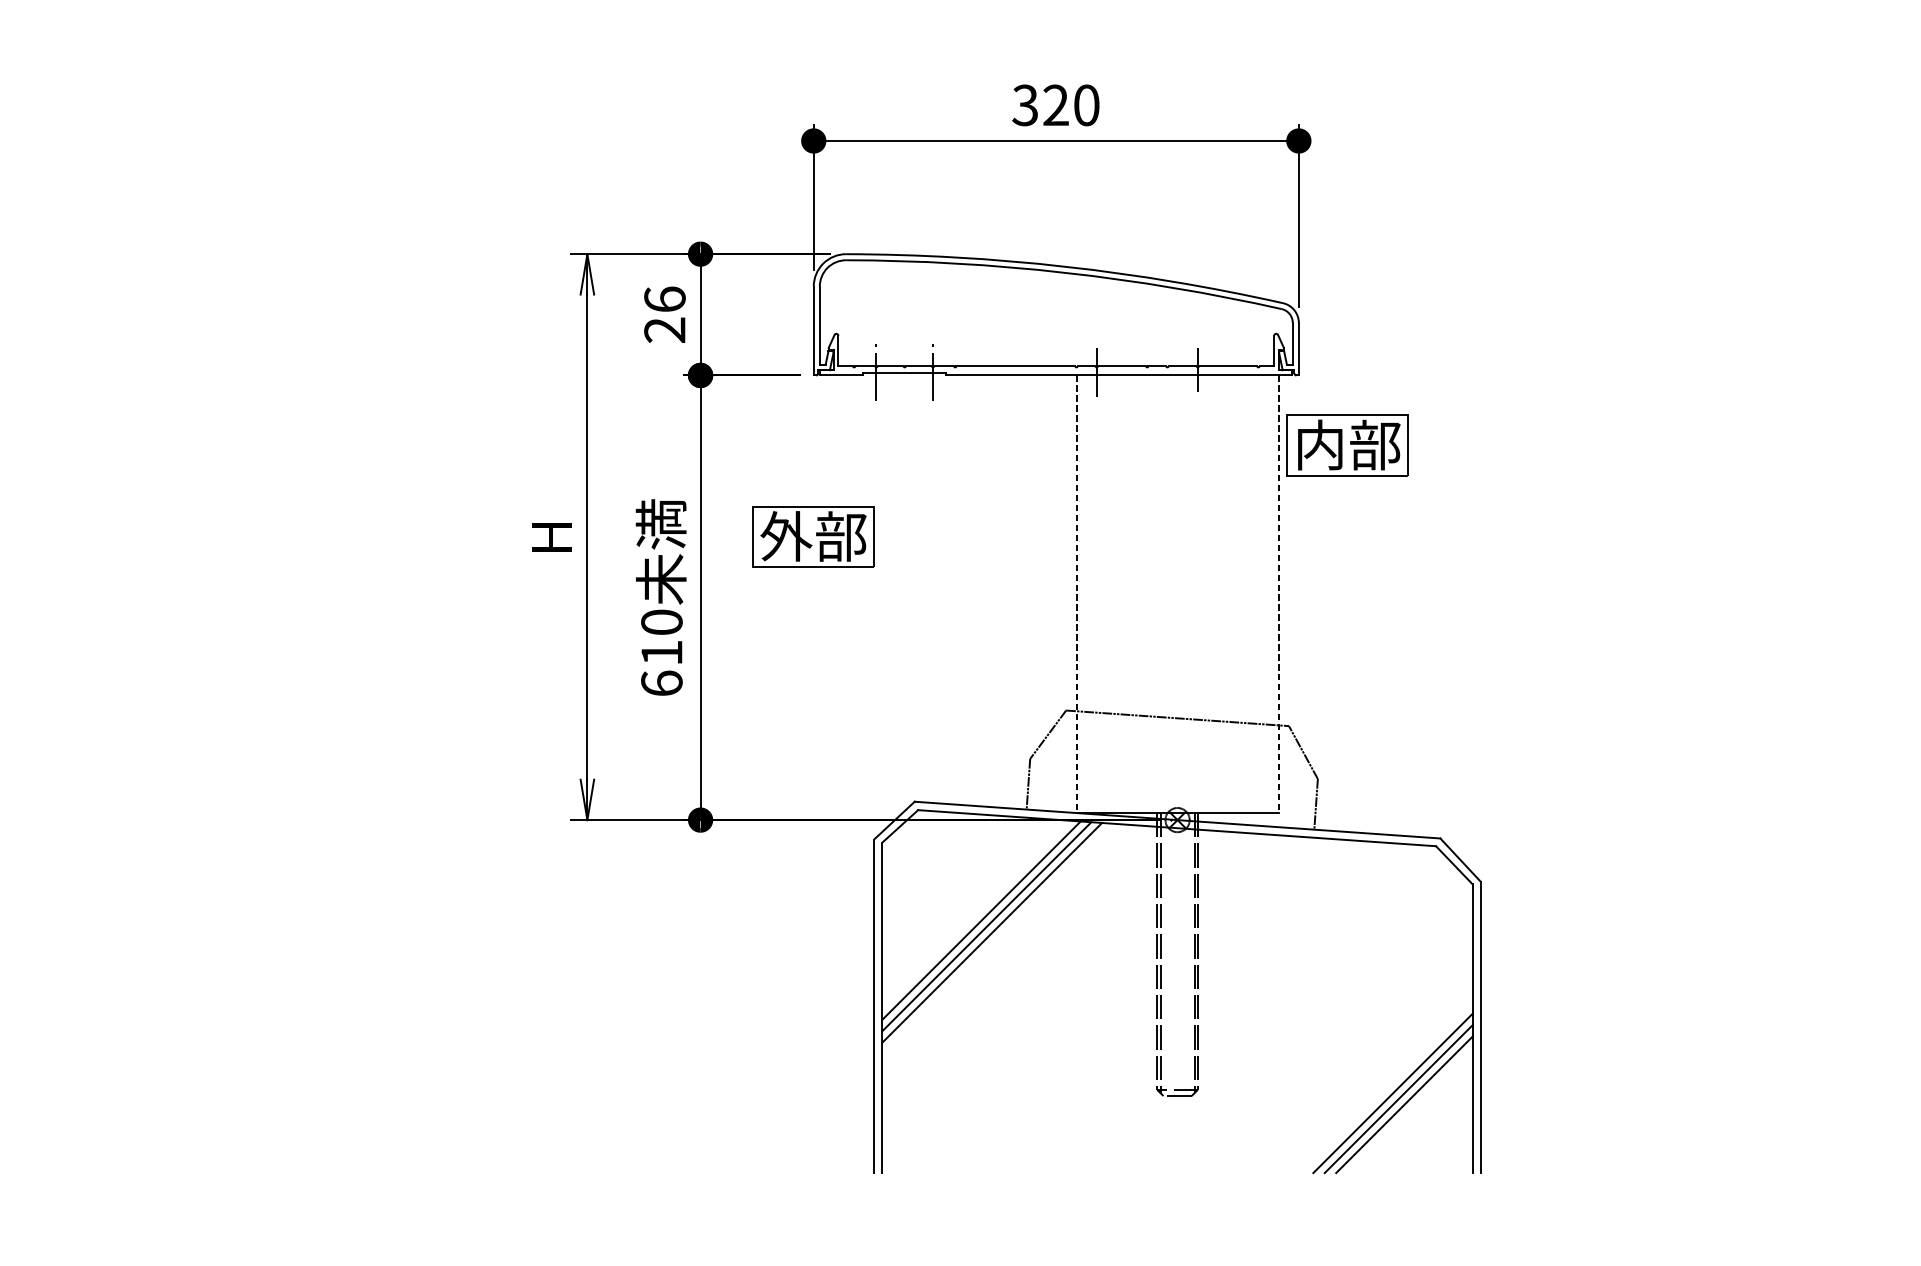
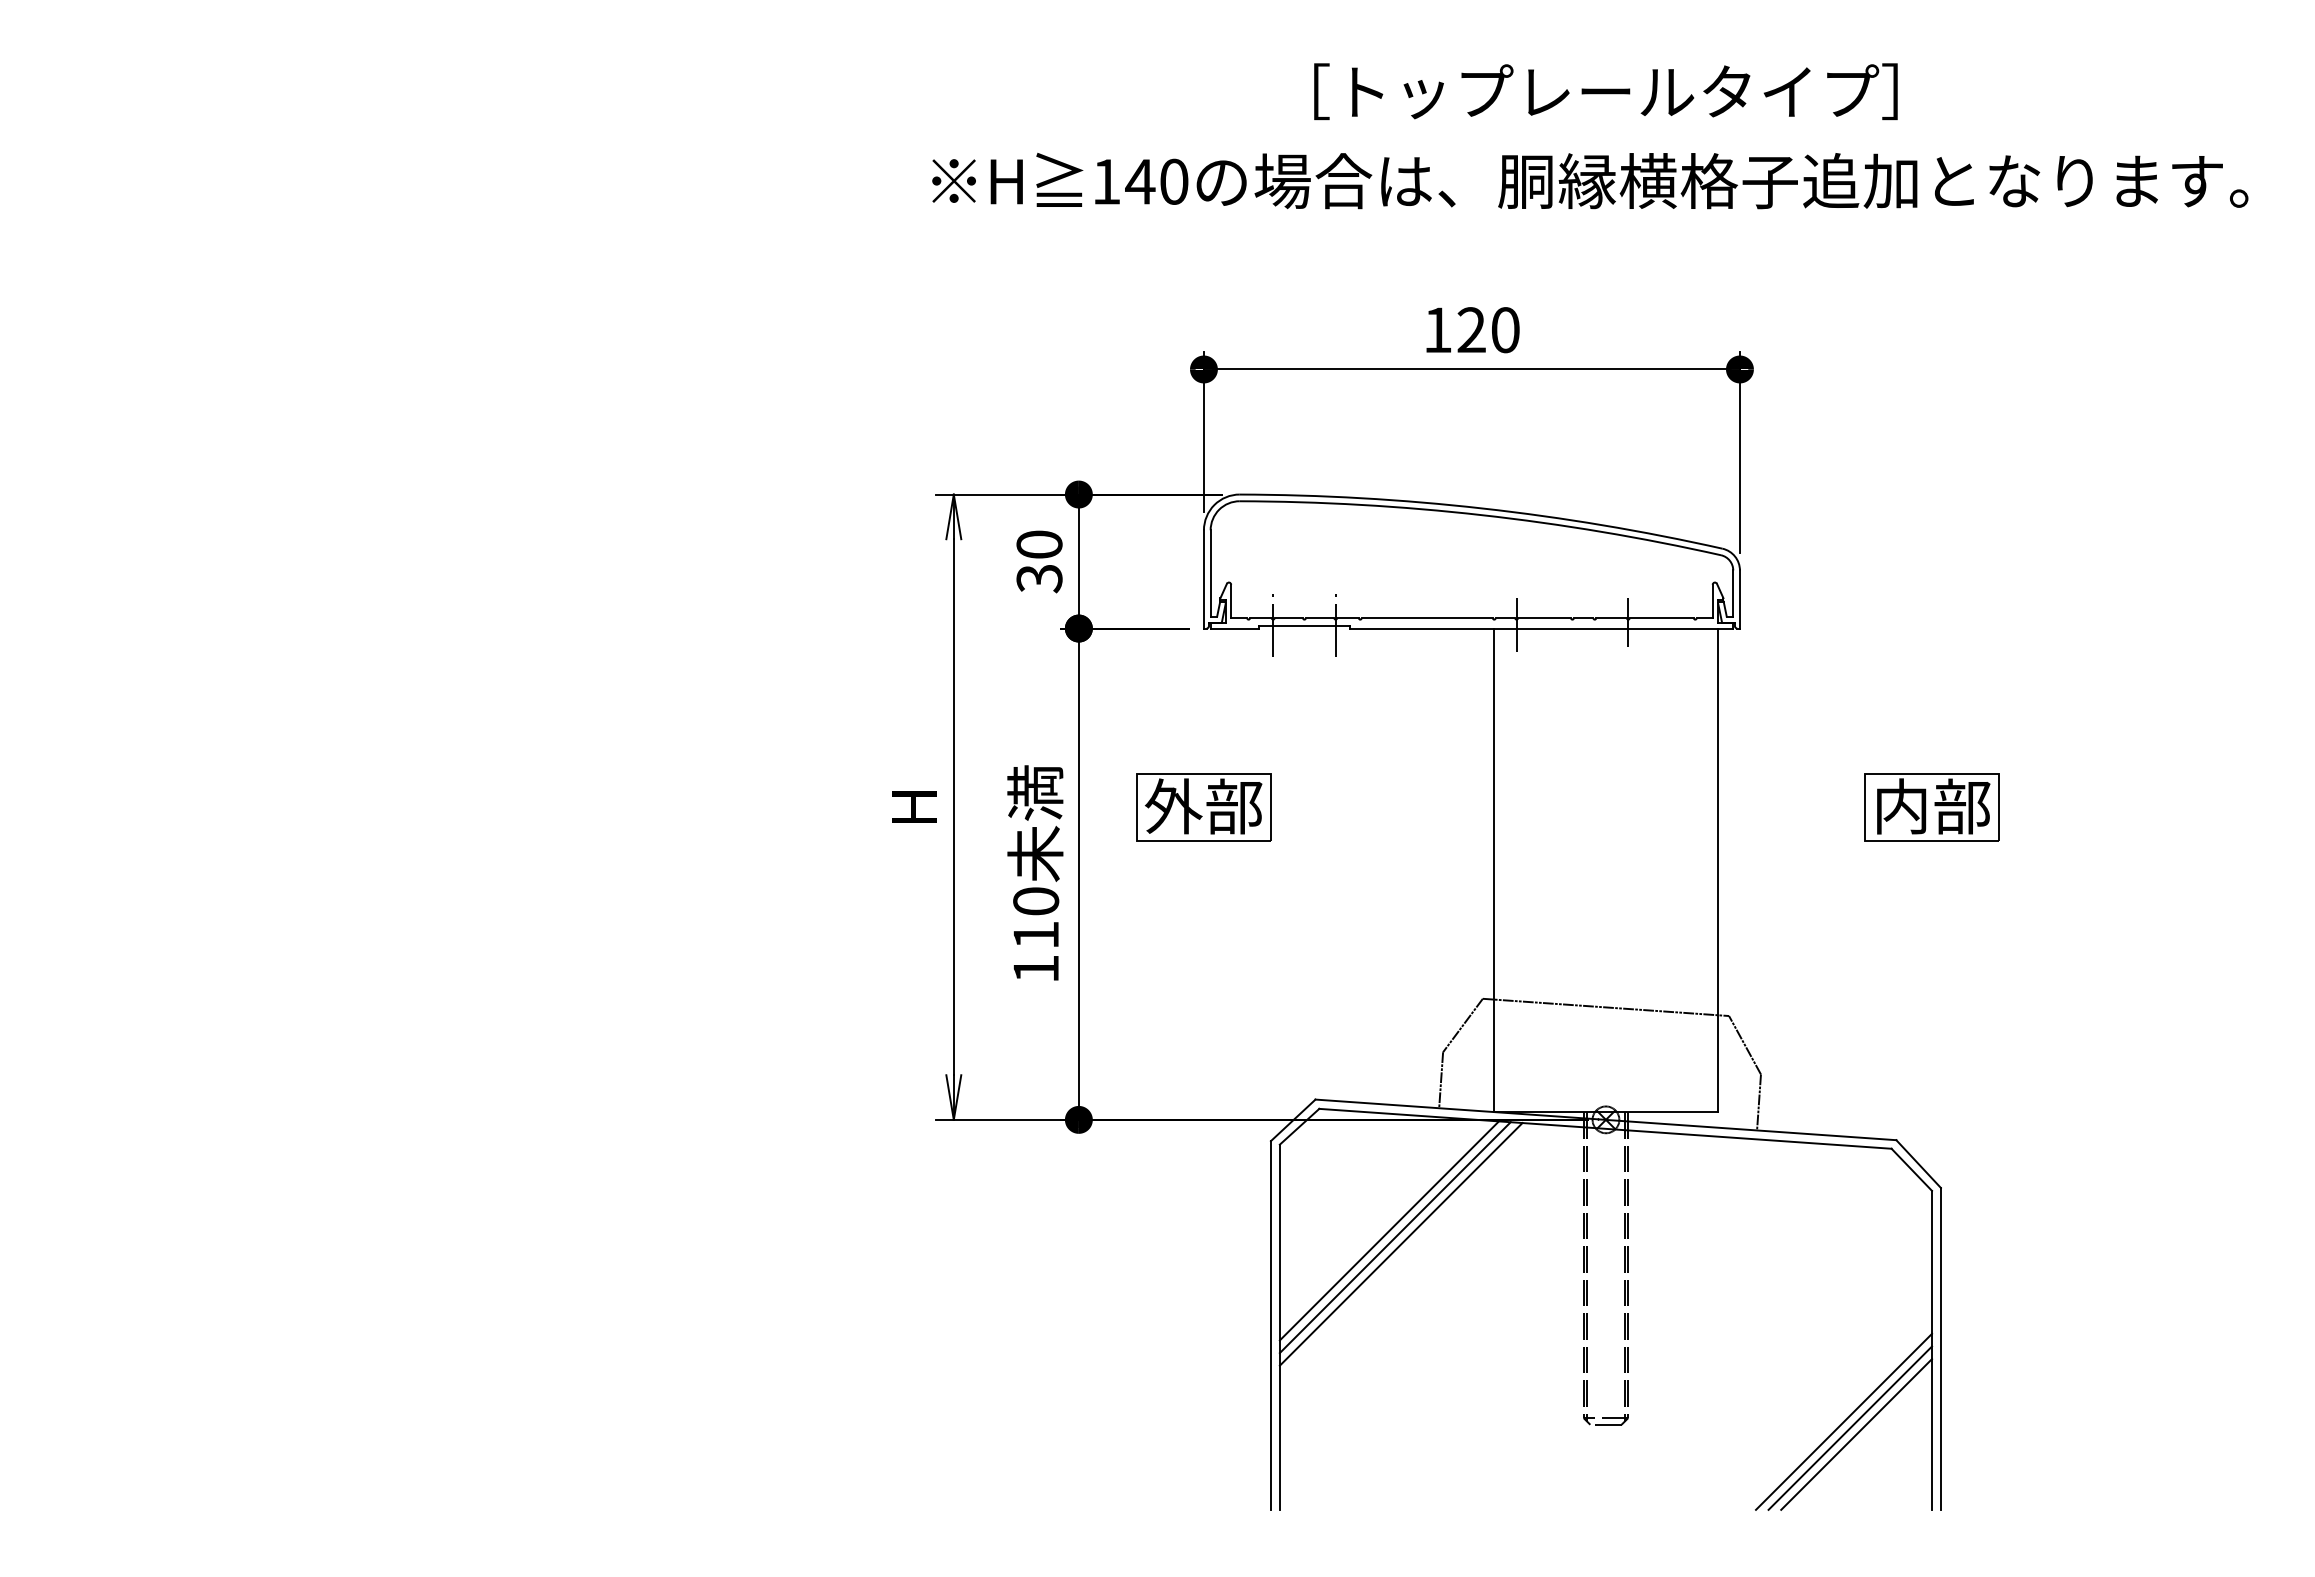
text: (1025, 105) -> (1437, 330), 320 -> 120
text: (664, 314) -> (1039, 561), 26 -> 30
part: (1347, 445) -> (1931, 807), moved
line: (1076, 594) -> (1494, 870), dashed -> solid
line: (1278, 594) -> (1717, 870), dashed -> solid
text: (662, 683) -> (1036, 968), 610 -> 110

